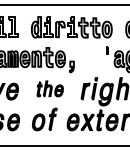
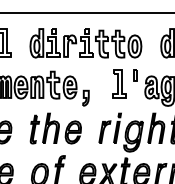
part: (96, 56) -> (120, 83), added
part: (50, 88) -> (56, 128), size x1.43

